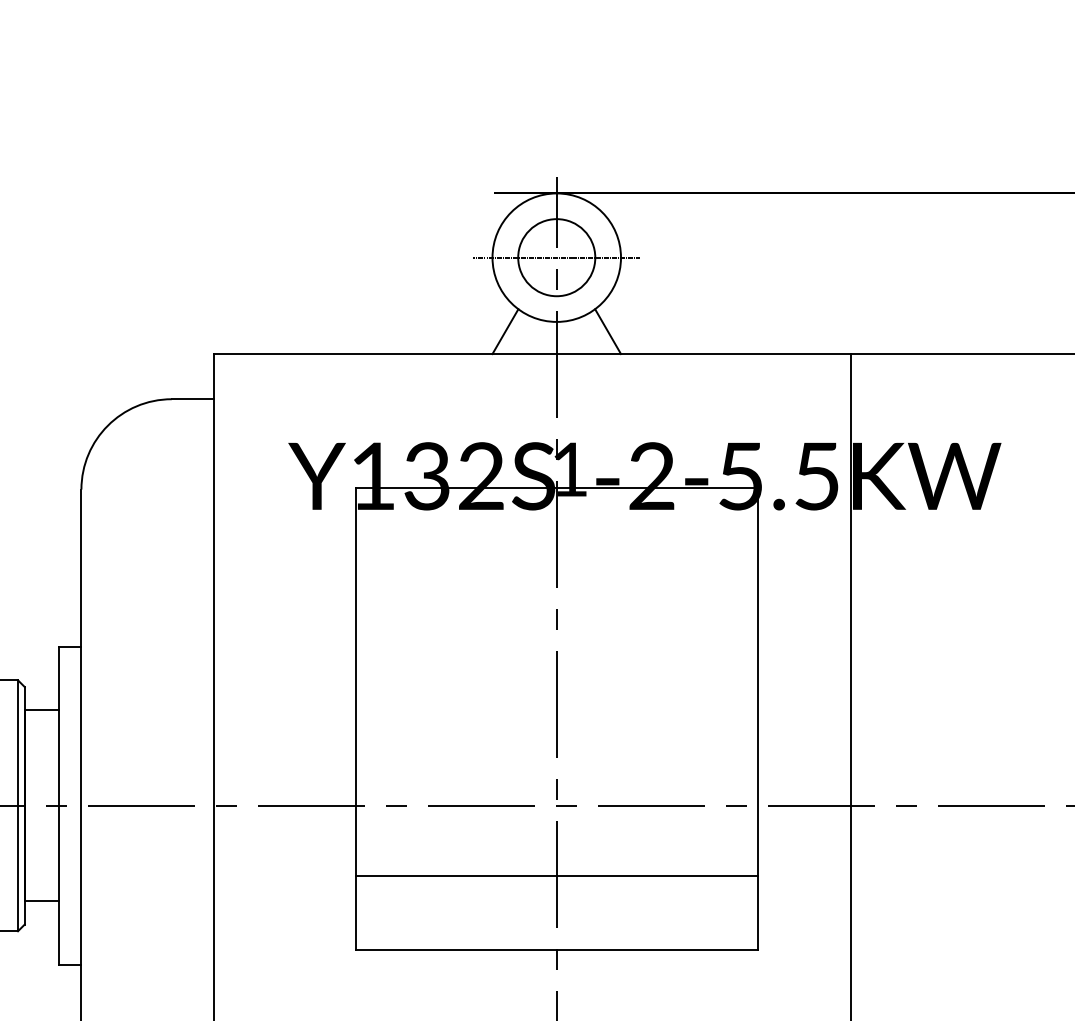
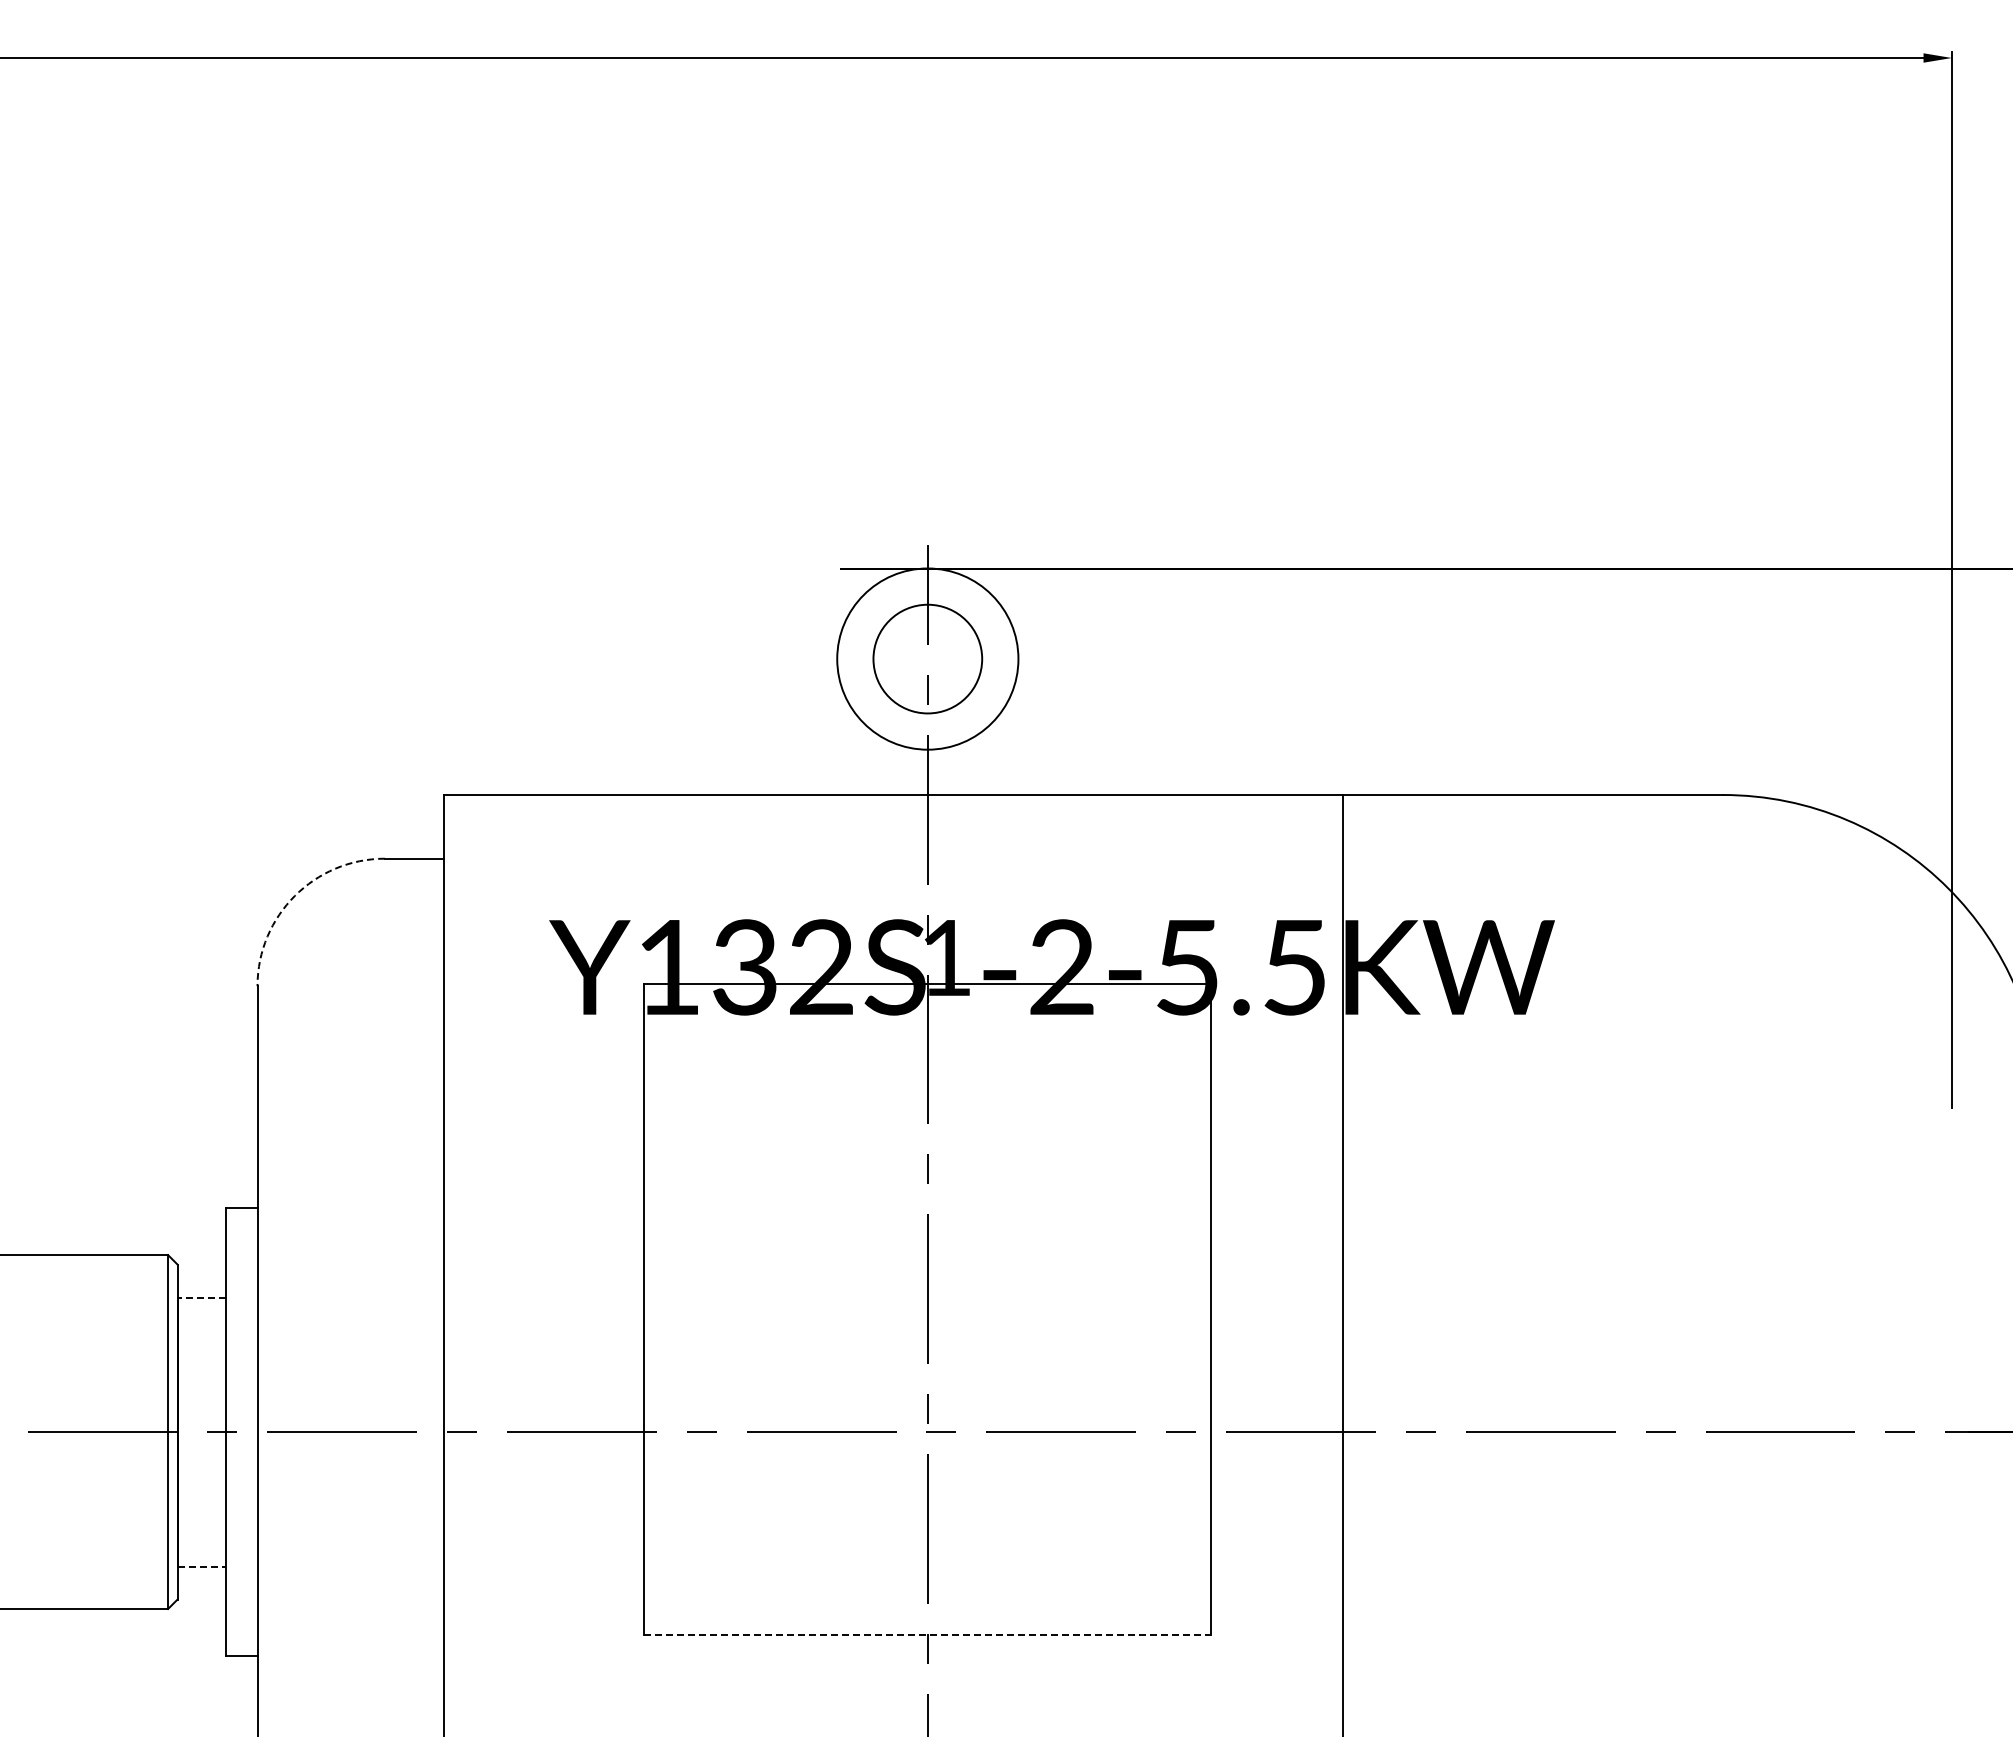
line: (556, 257) -> (927, 659), removed
line: (505, 331) -> (855, 763), removed
line: (607, 331) -> (999, 763), removed
arc: (107, 426) -> (294, 896), solid -> dashed
line: (41, 710) -> (201, 1297), solid -> dashed
line: (556, 876) -> (927, 1531), removed
line: (41, 901) -> (201, 1566), solid -> dashed
line: (556, 950) -> (927, 1635), solid -> dashed

